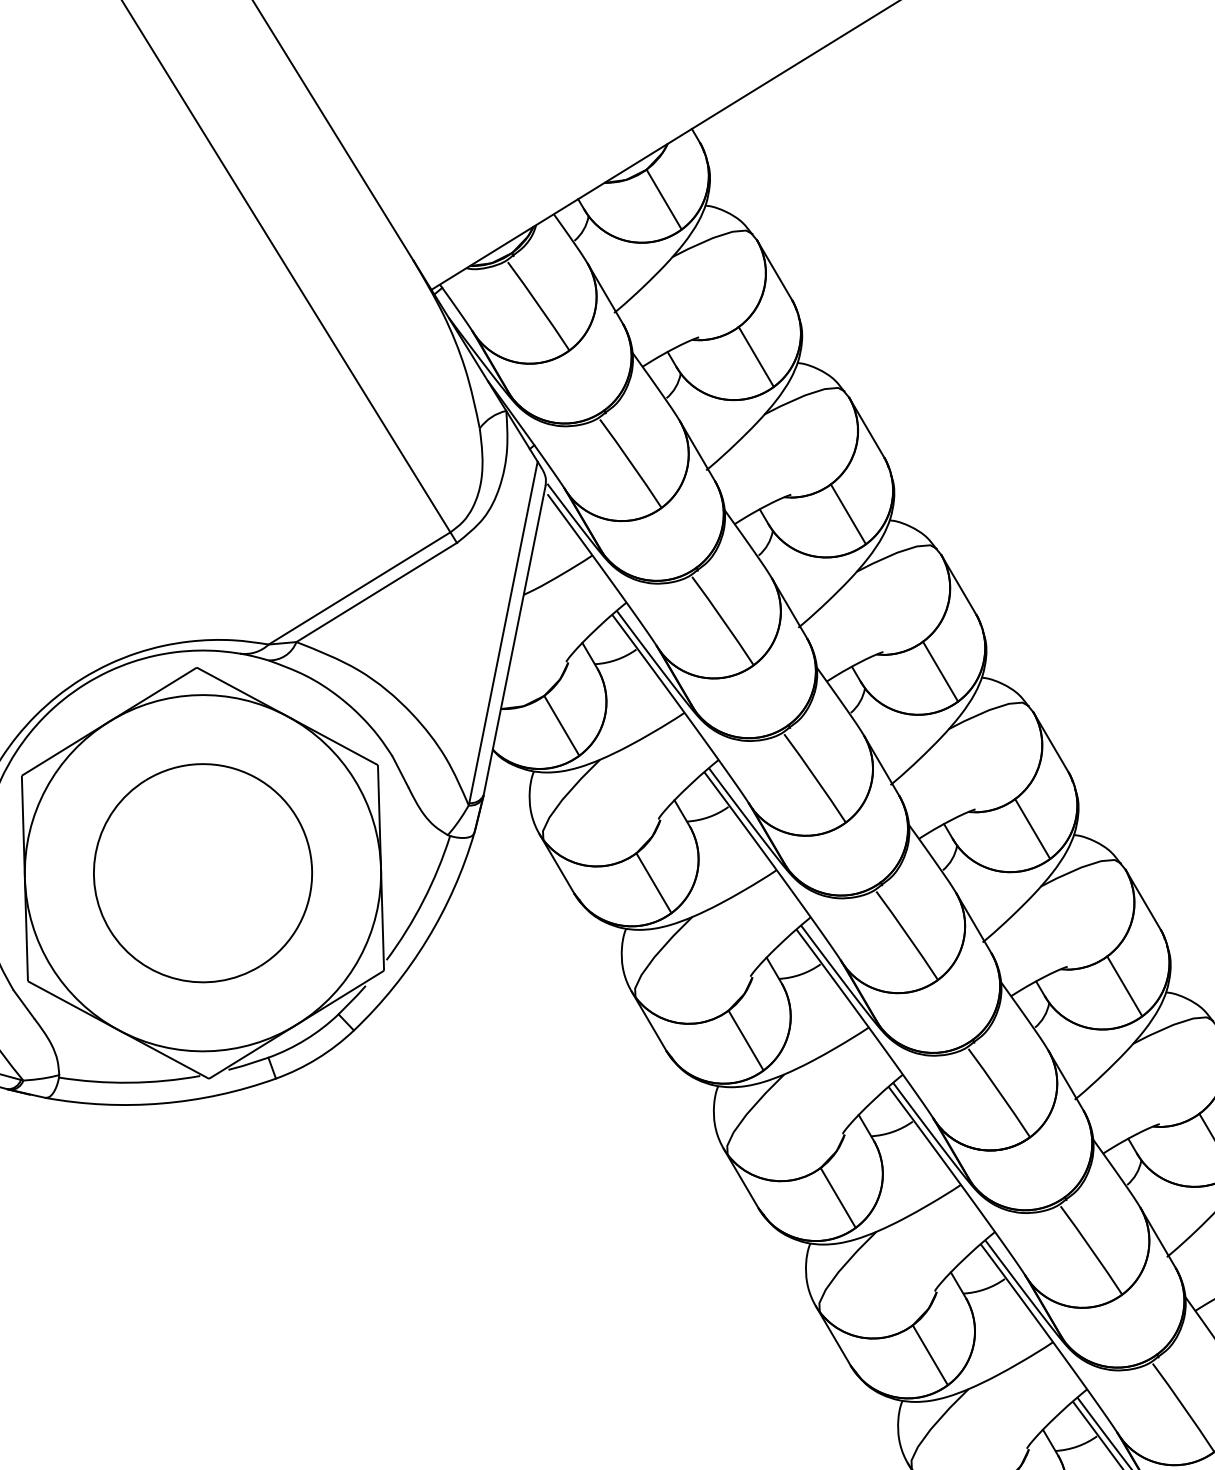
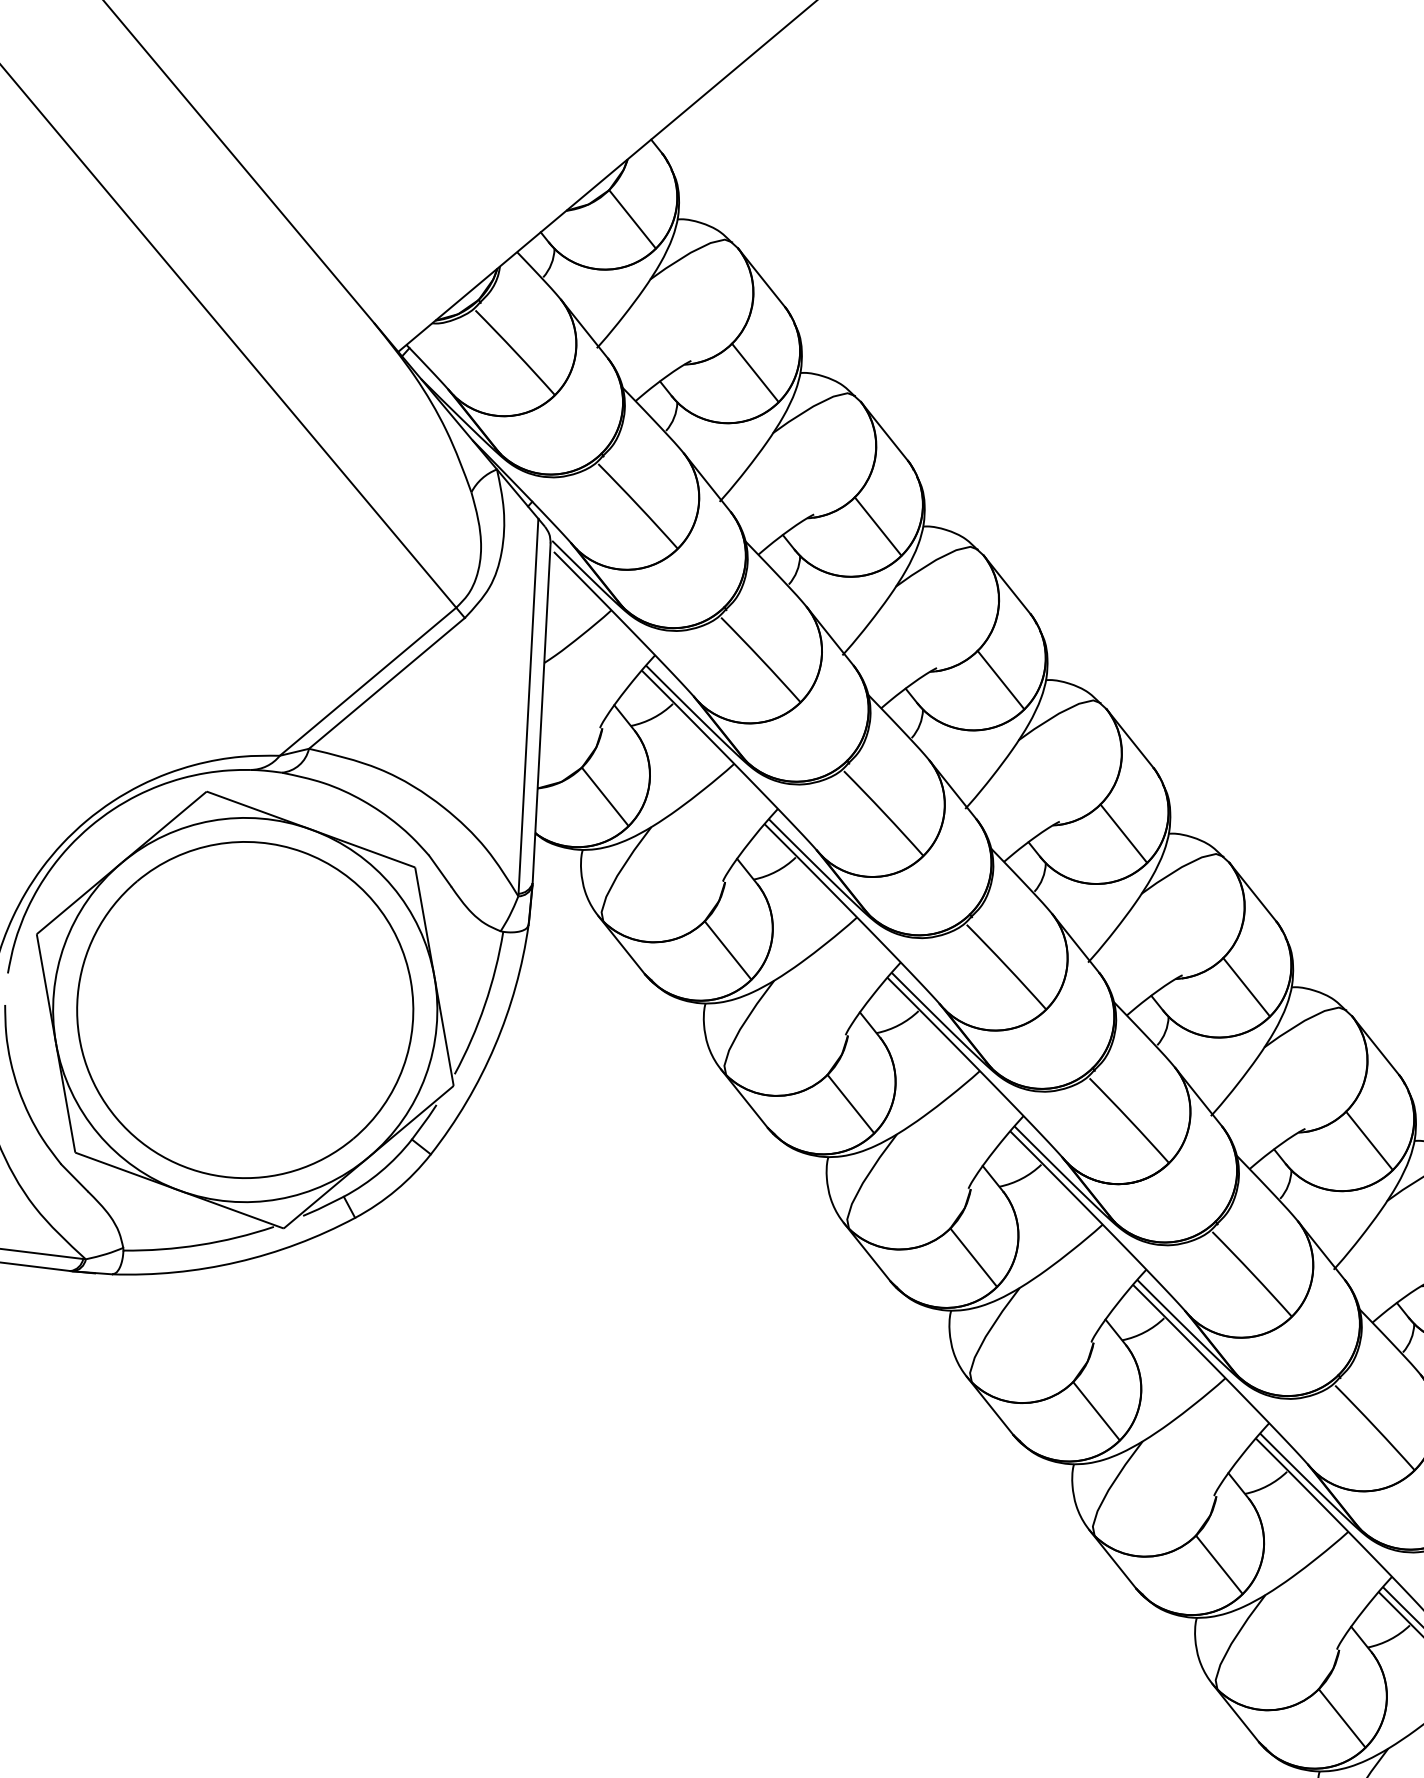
part: (203, 872) -> (245, 1009), size x1.43

